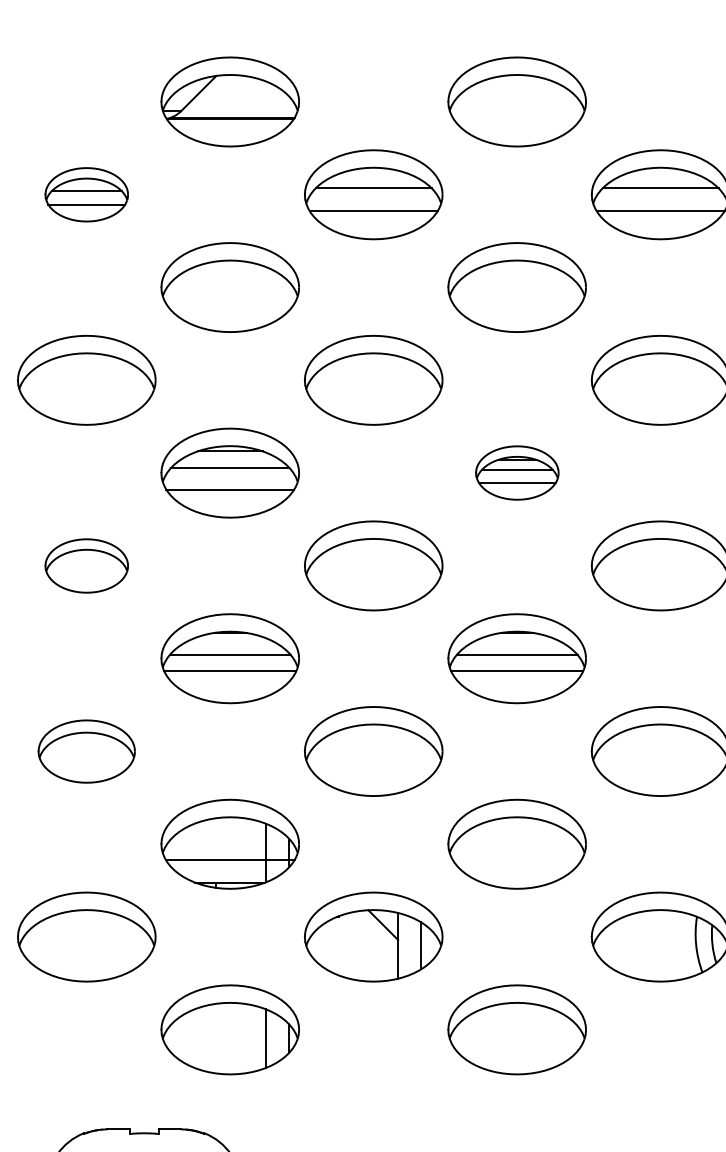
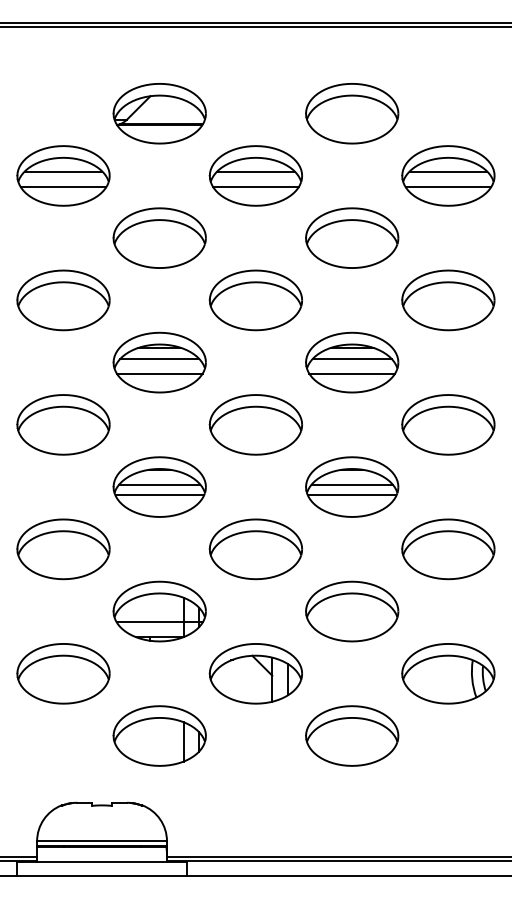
part: (86, 194) -> (63, 175), size x1.67
part: (517, 472) -> (352, 362), size x1.67
part: (86, 565) -> (63, 424), size x1.67
part: (86, 751) -> (63, 549), size x1.43

